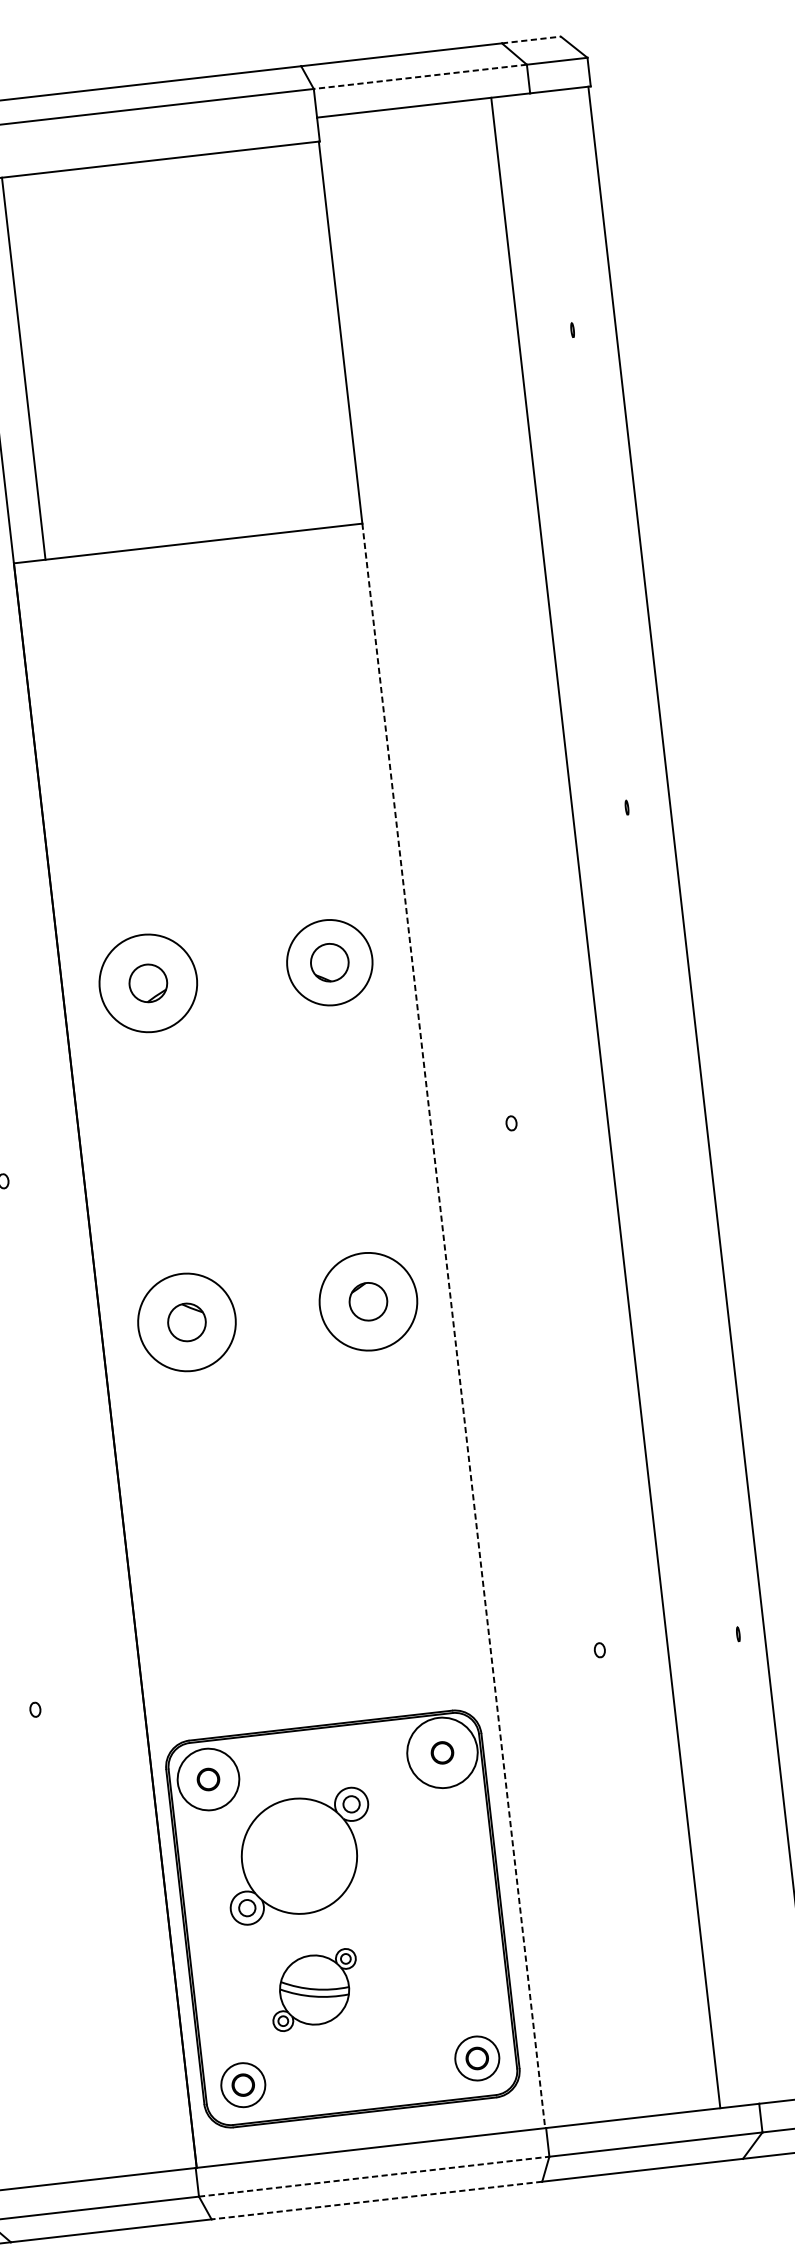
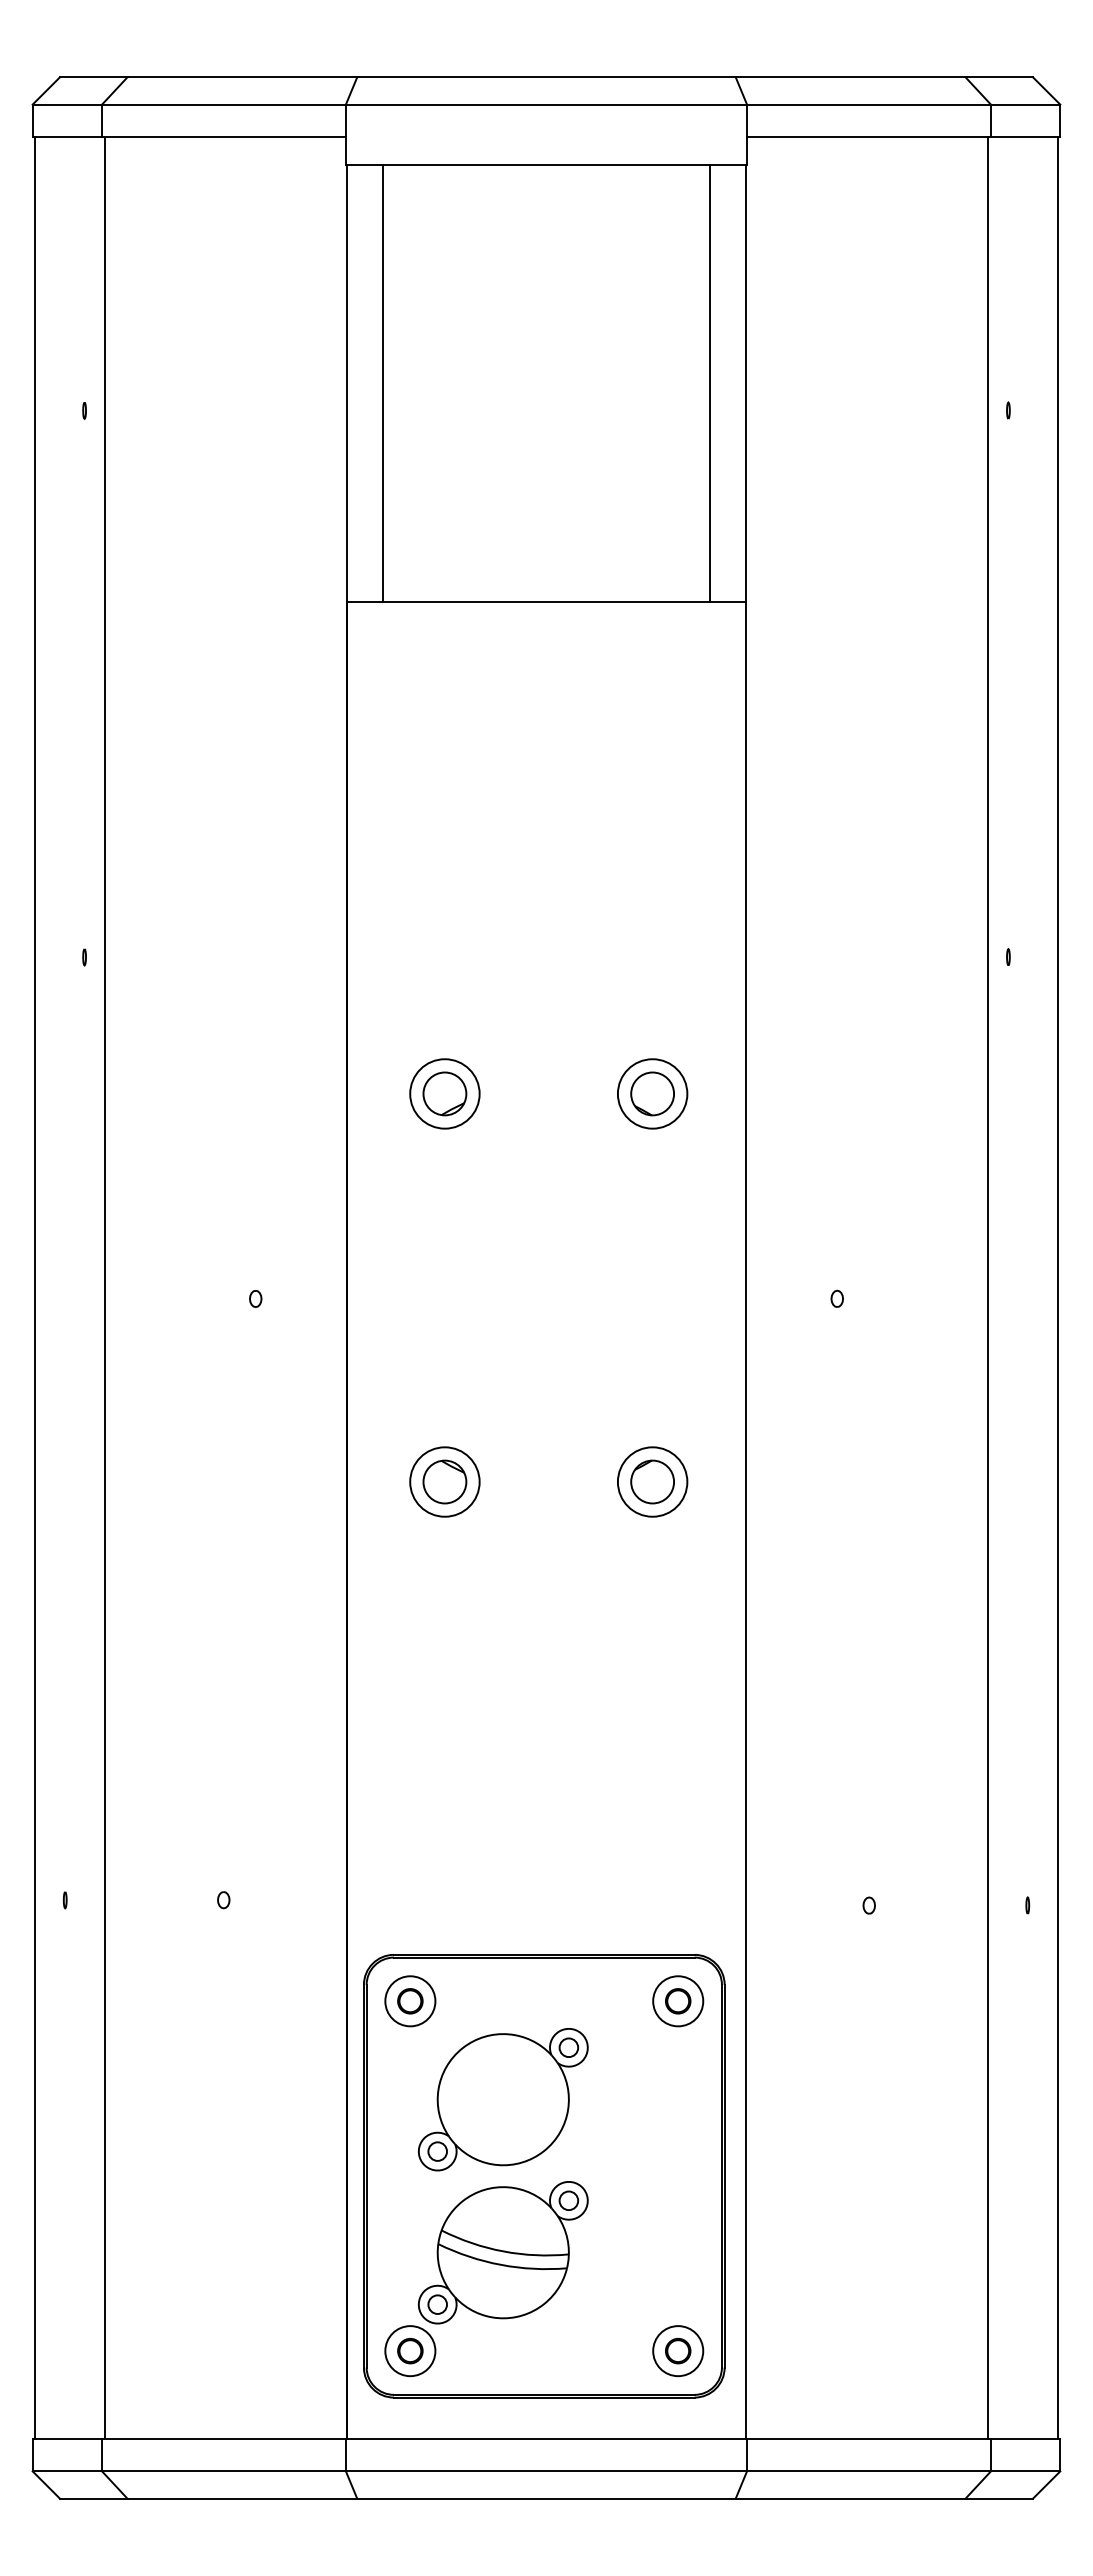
line: (531, 40) -> (999, 77), dashed -> solid
line: (419, 76) -> (868, 104), dashed -> solid
line: (308, 336) -> (709, 383), added
circle: (329, 962) -> (652, 1093), size x0.71
circle: (147, 983) -> (444, 1093), size x0.62
line: (605, 1102) -> (988, 1287), moved
circle: (368, 1301) -> (652, 1481), size x0.62
circle: (186, 1322) -> (444, 1481), size x0.62
line: (453, 1326) -> (745, 1520), dashed -> solid
circle: (442, 1753) -> (678, 2001), size x0.62
circle: (208, 1779) -> (410, 2001), size x0.71
part: (313, 1989) -> (502, 2252), size x1.67
line: (374, 2176) -> (546, 2471), dashed -> solid
line: (376, 2200) -> (545, 2498), dashed -> solid

